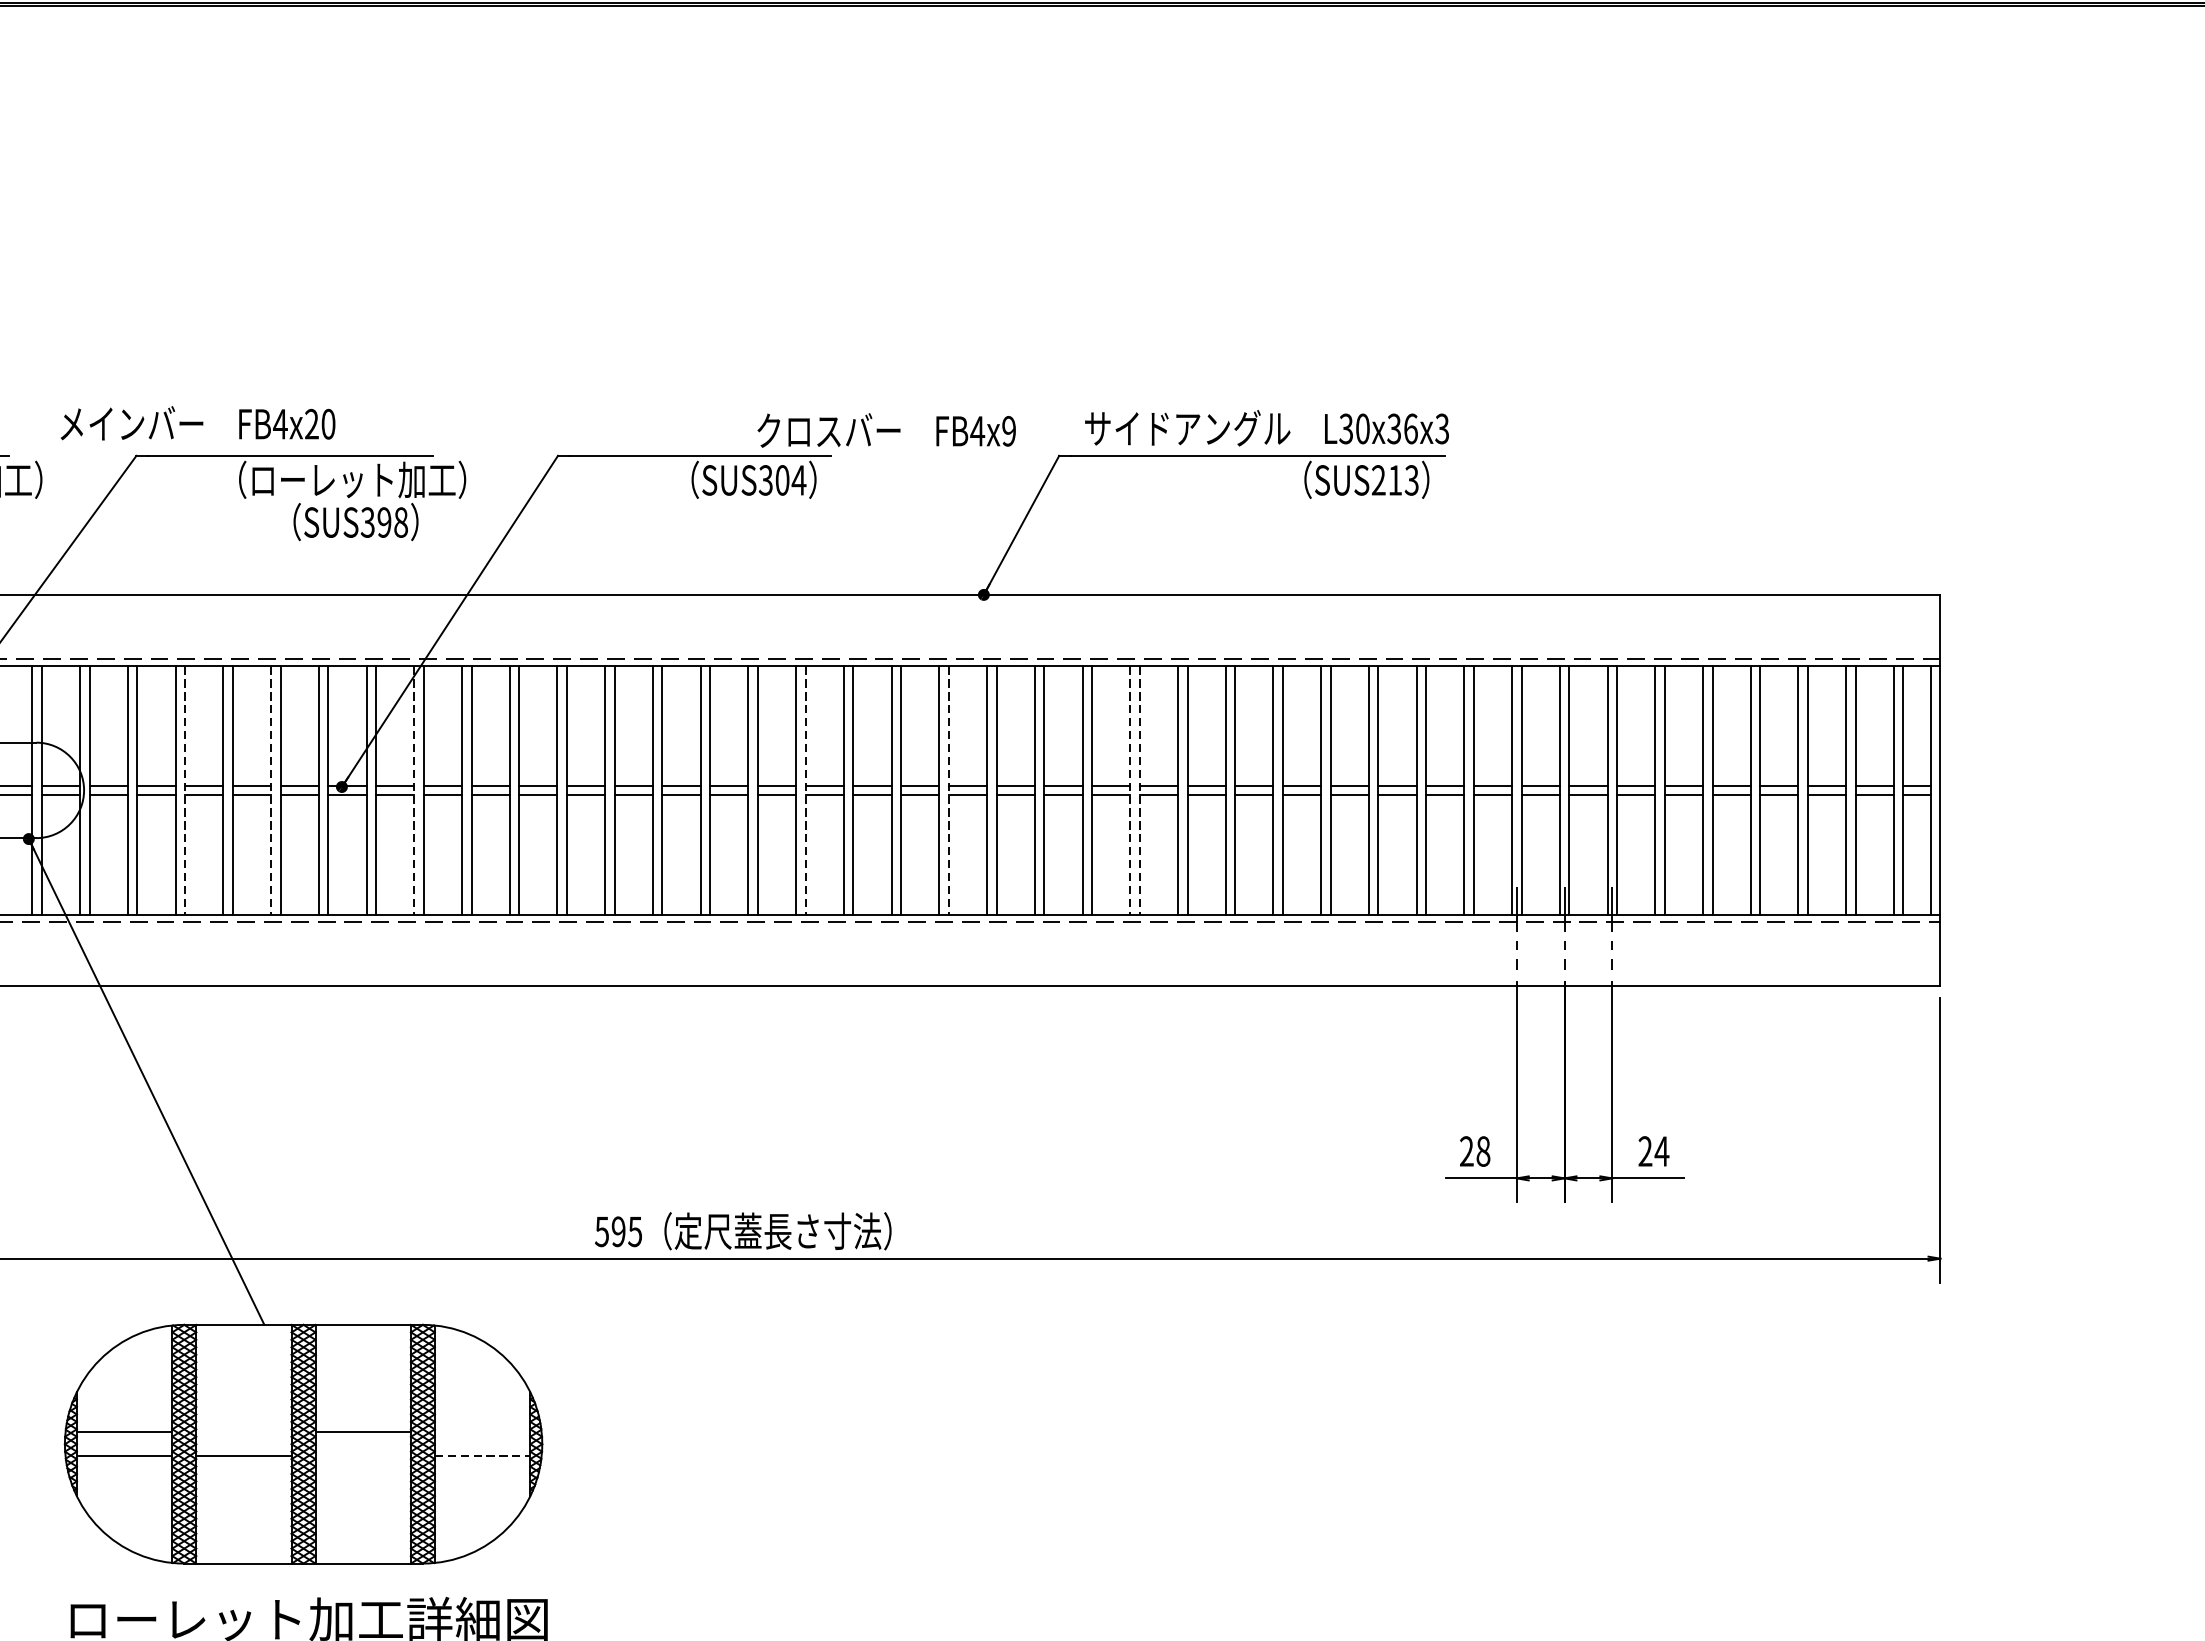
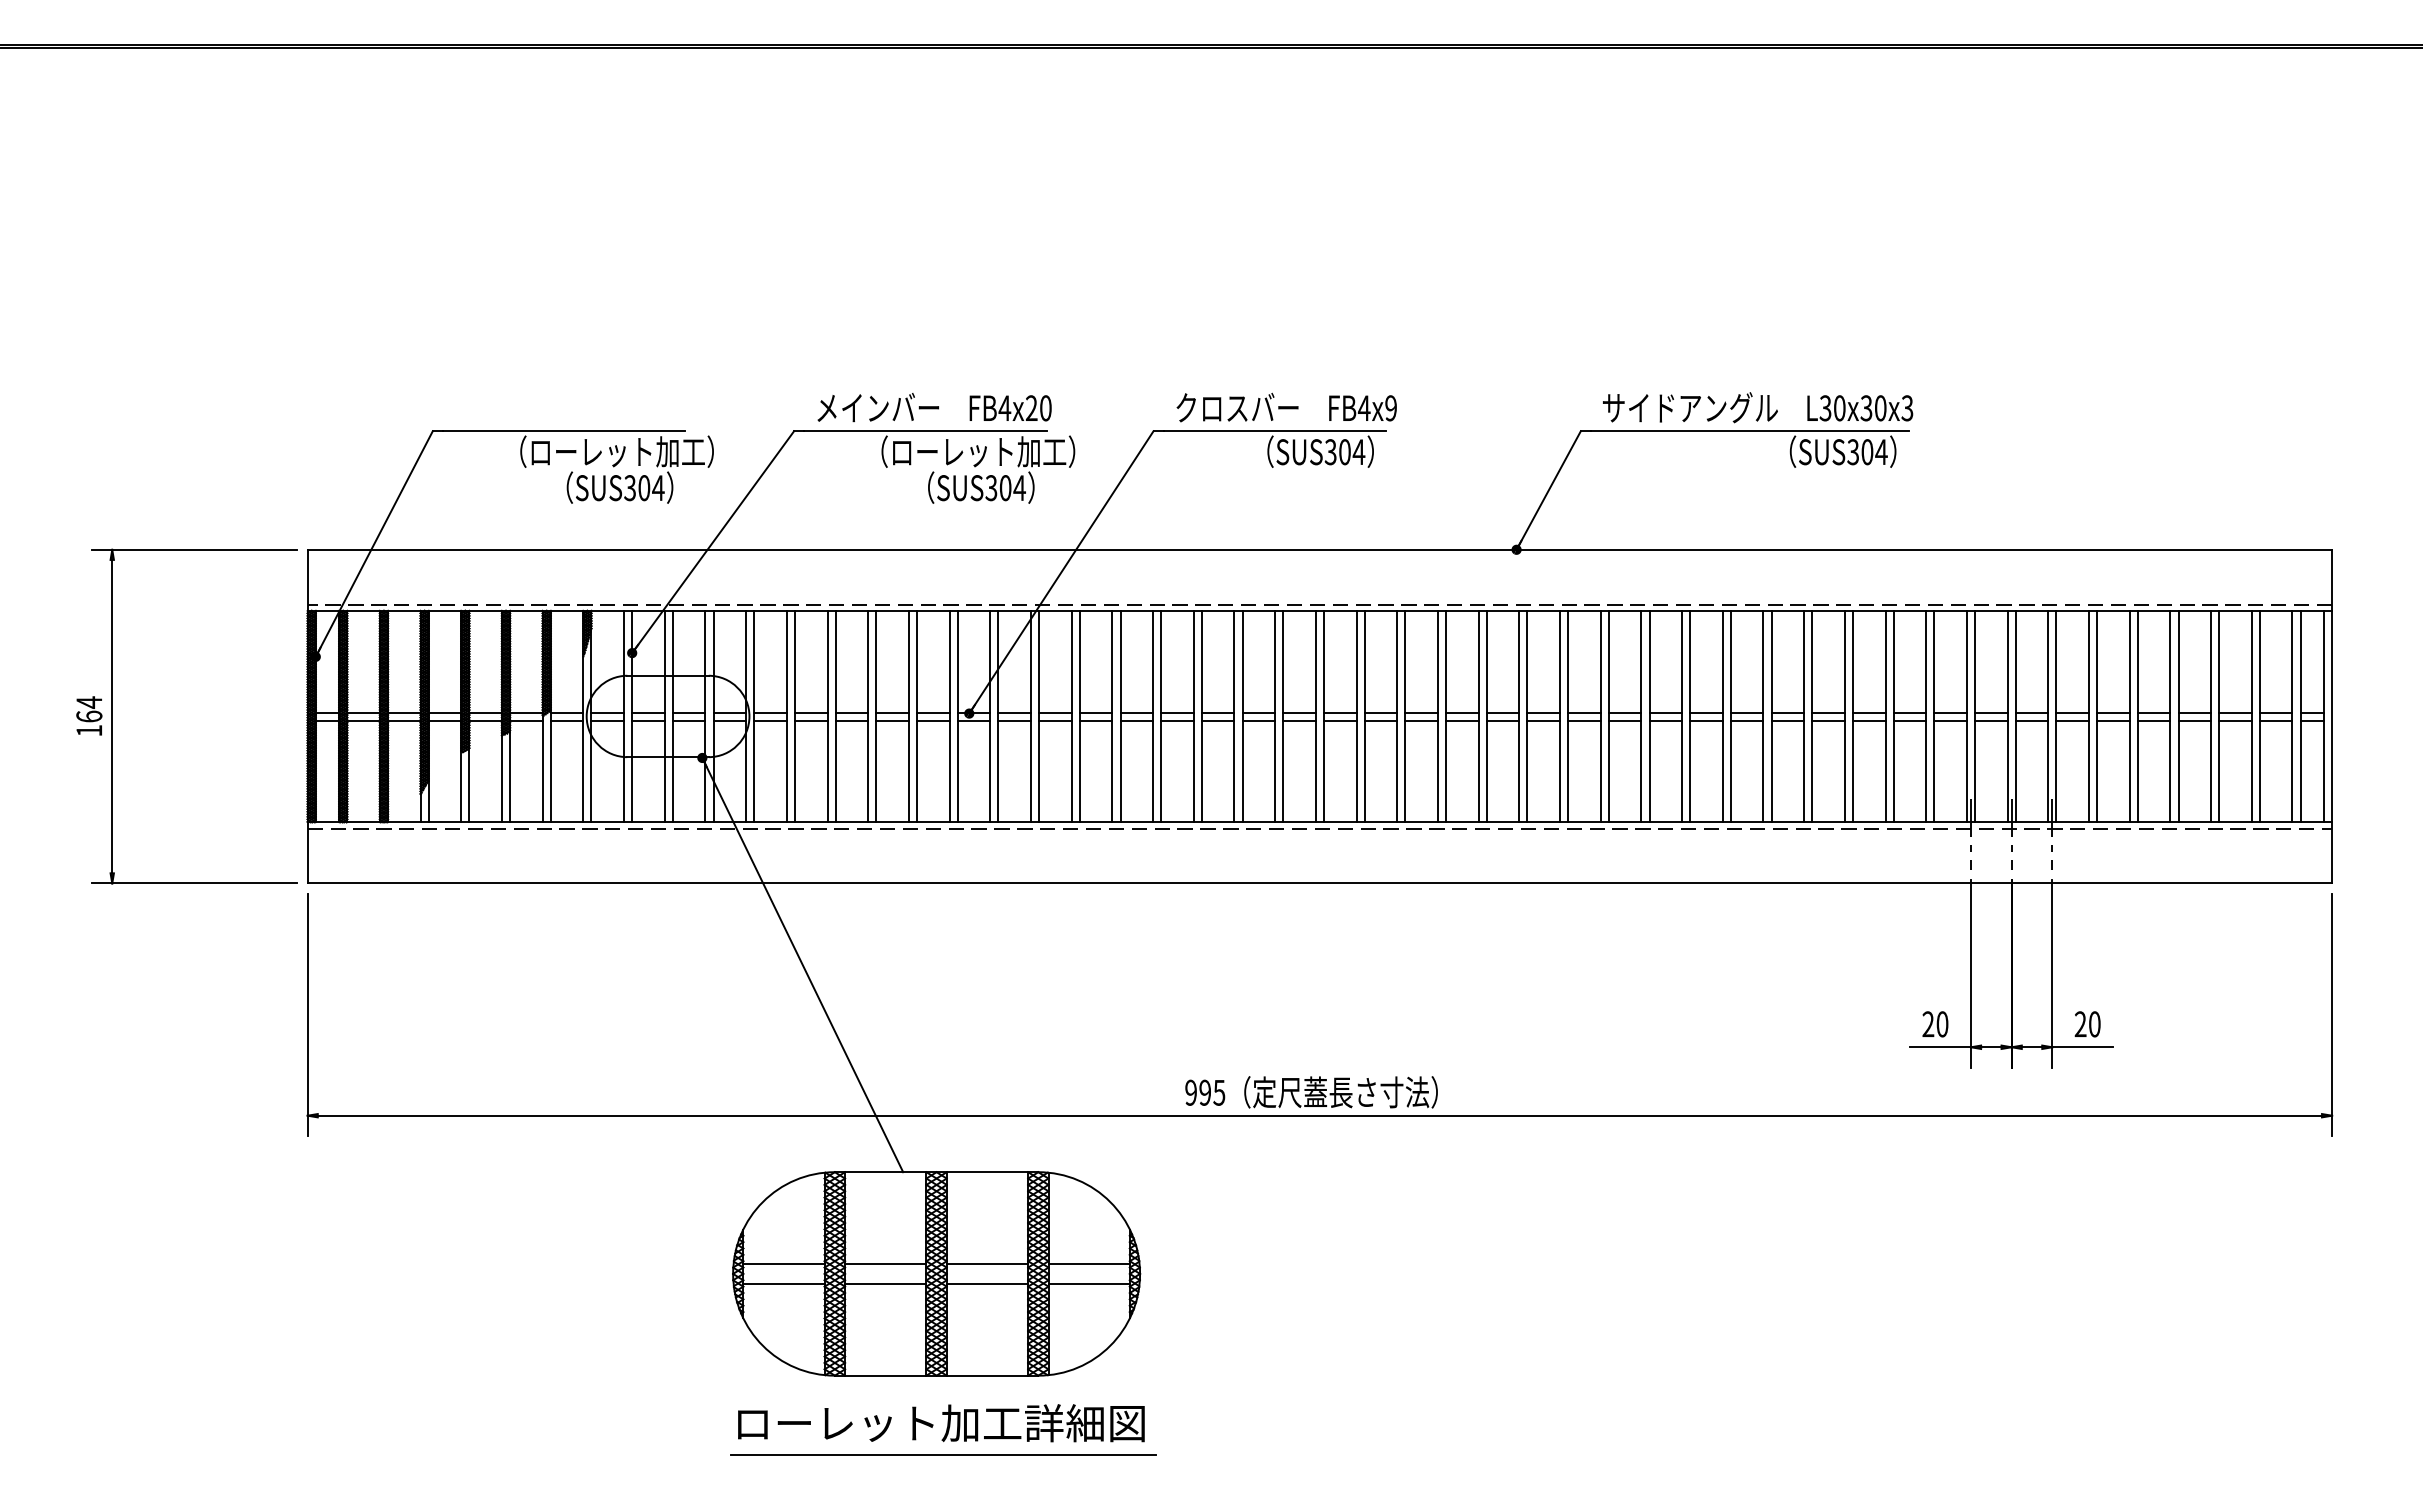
text: (197, 423) -> (934, 407), moved
text: (1410, 429) -> (1880, 408), L30x36x3 -> L30x30x3
text: (886, 430) -> (1286, 407), moved
text: (1395, 480) -> (1867, 452), SUS213 -> SUS304
text: (392, 523) -> (1012, 488), SUS398 -> SUS304
line: (185, 790) -> (835, 716), dashed -> solid
line: (270, 790) -> (908, 716), dashed -> solid
line: (413, 790) -> (1030, 716), dashed -> solid
line: (805, 790) -> (1364, 716), dashed -> solid
line: (948, 790) -> (1486, 716), dashed -> solid
line: (1130, 790) -> (1641, 716), dashed -> solid
line: (1139, 790) -> (1649, 716), dashed -> solid
text: (1483, 1151) -> (1942, 1024), 28 -> 20
text: (1661, 1151) -> (2094, 1024), 24 -> 20
text: (601, 1231) -> (1190, 1092), 595 -> 995
line: (243, 1432) -> (885, 1263), added
line: (481, 1432) -> (1088, 1263), added
line: (363, 1456) -> (987, 1284), added
line: (482, 1456) -> (1089, 1284), dashed -> solid

